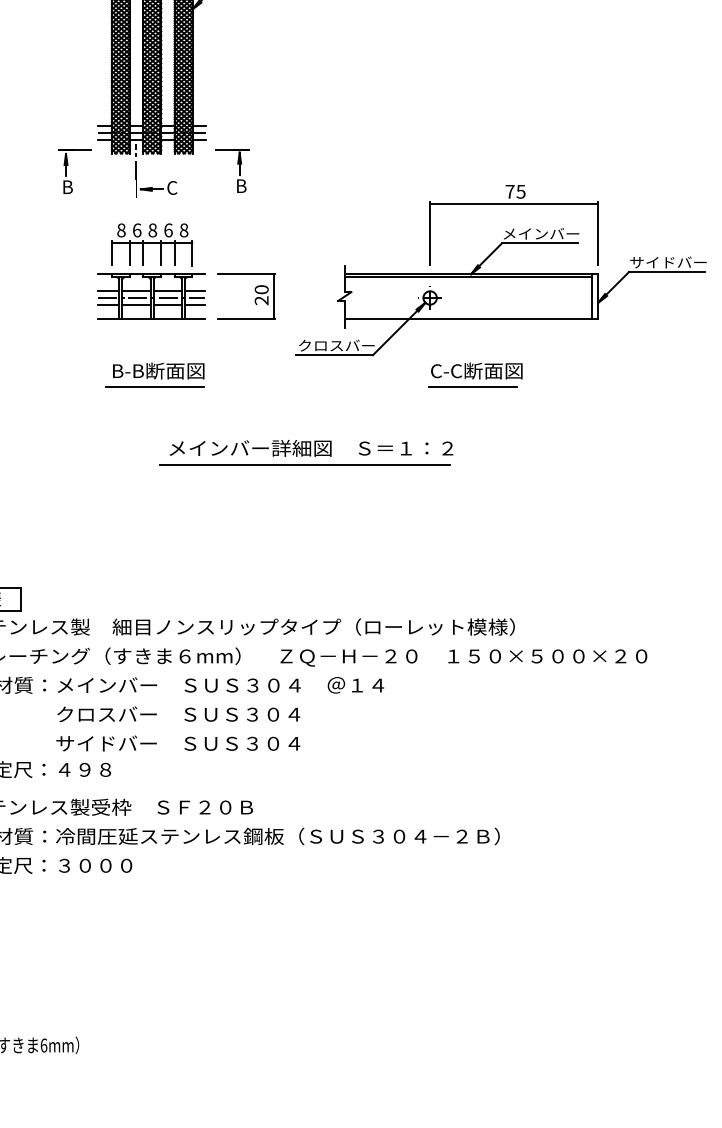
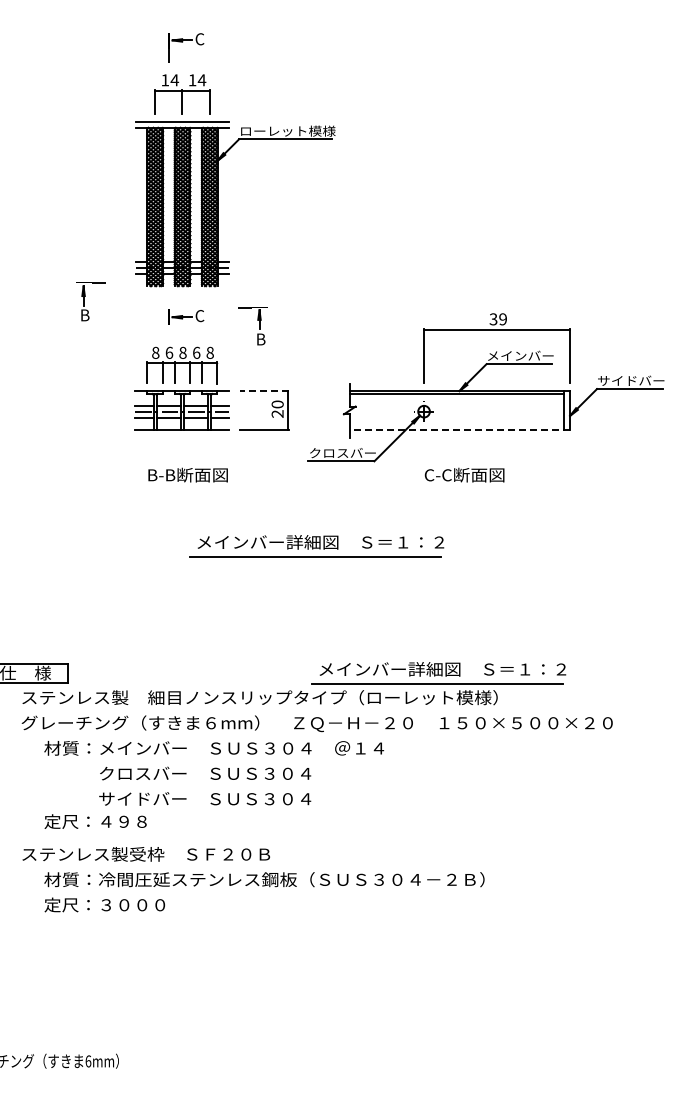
line: (136, 162) -> (168, 293), removed
part: (73, 171) -> (90, 301), moved
part: (239, 171) -> (259, 326), moved
text: (514, 191) -> (497, 319), 75 -> 39
line: (246, 274) -> (264, 391), solid -> dashed
line: (470, 318) -> (459, 429), solid -> dashed
line: (154, 387) -> (184, 489), removed
line: (472, 387) -> (460, 489), removed
part: (446, 599) -> (438, 673), added

